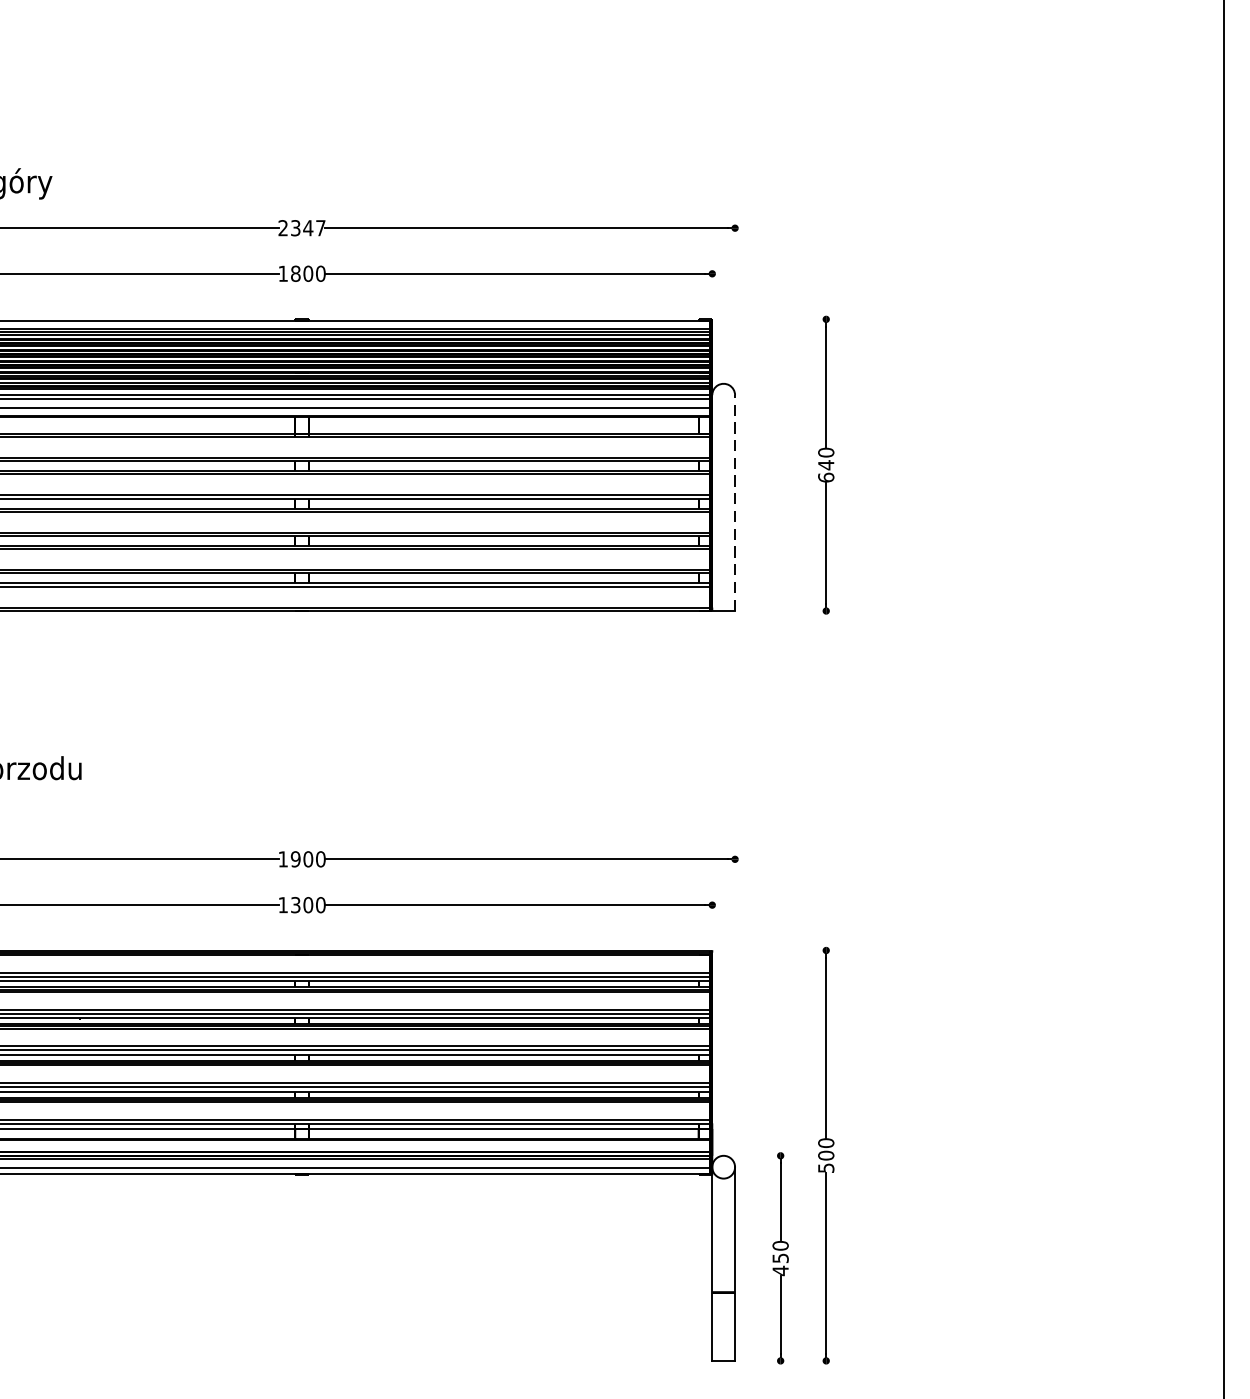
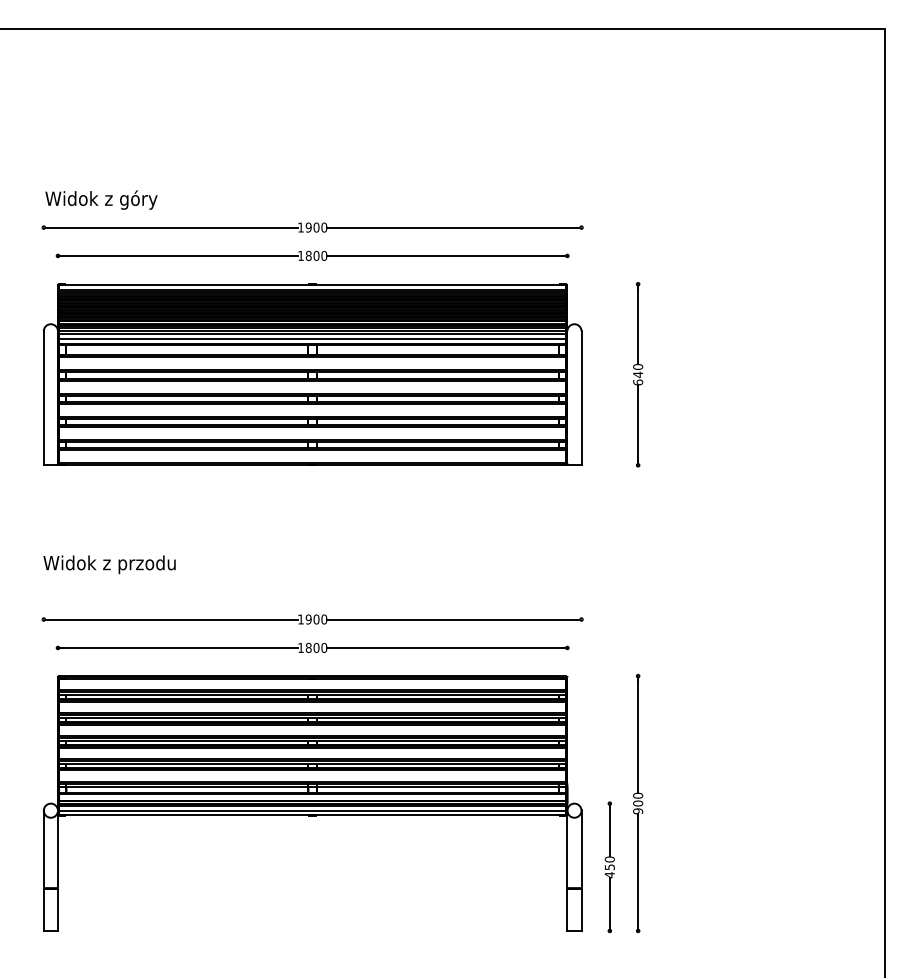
text: (301, 228) -> (312, 227), 2347 -> 1900
line: (735, 503) -> (581, 398), dashed -> solid
text: (295, 904) -> (308, 647), 1300 -> 1800
text: (825, 1168) -> (637, 811), 500 -> 900

